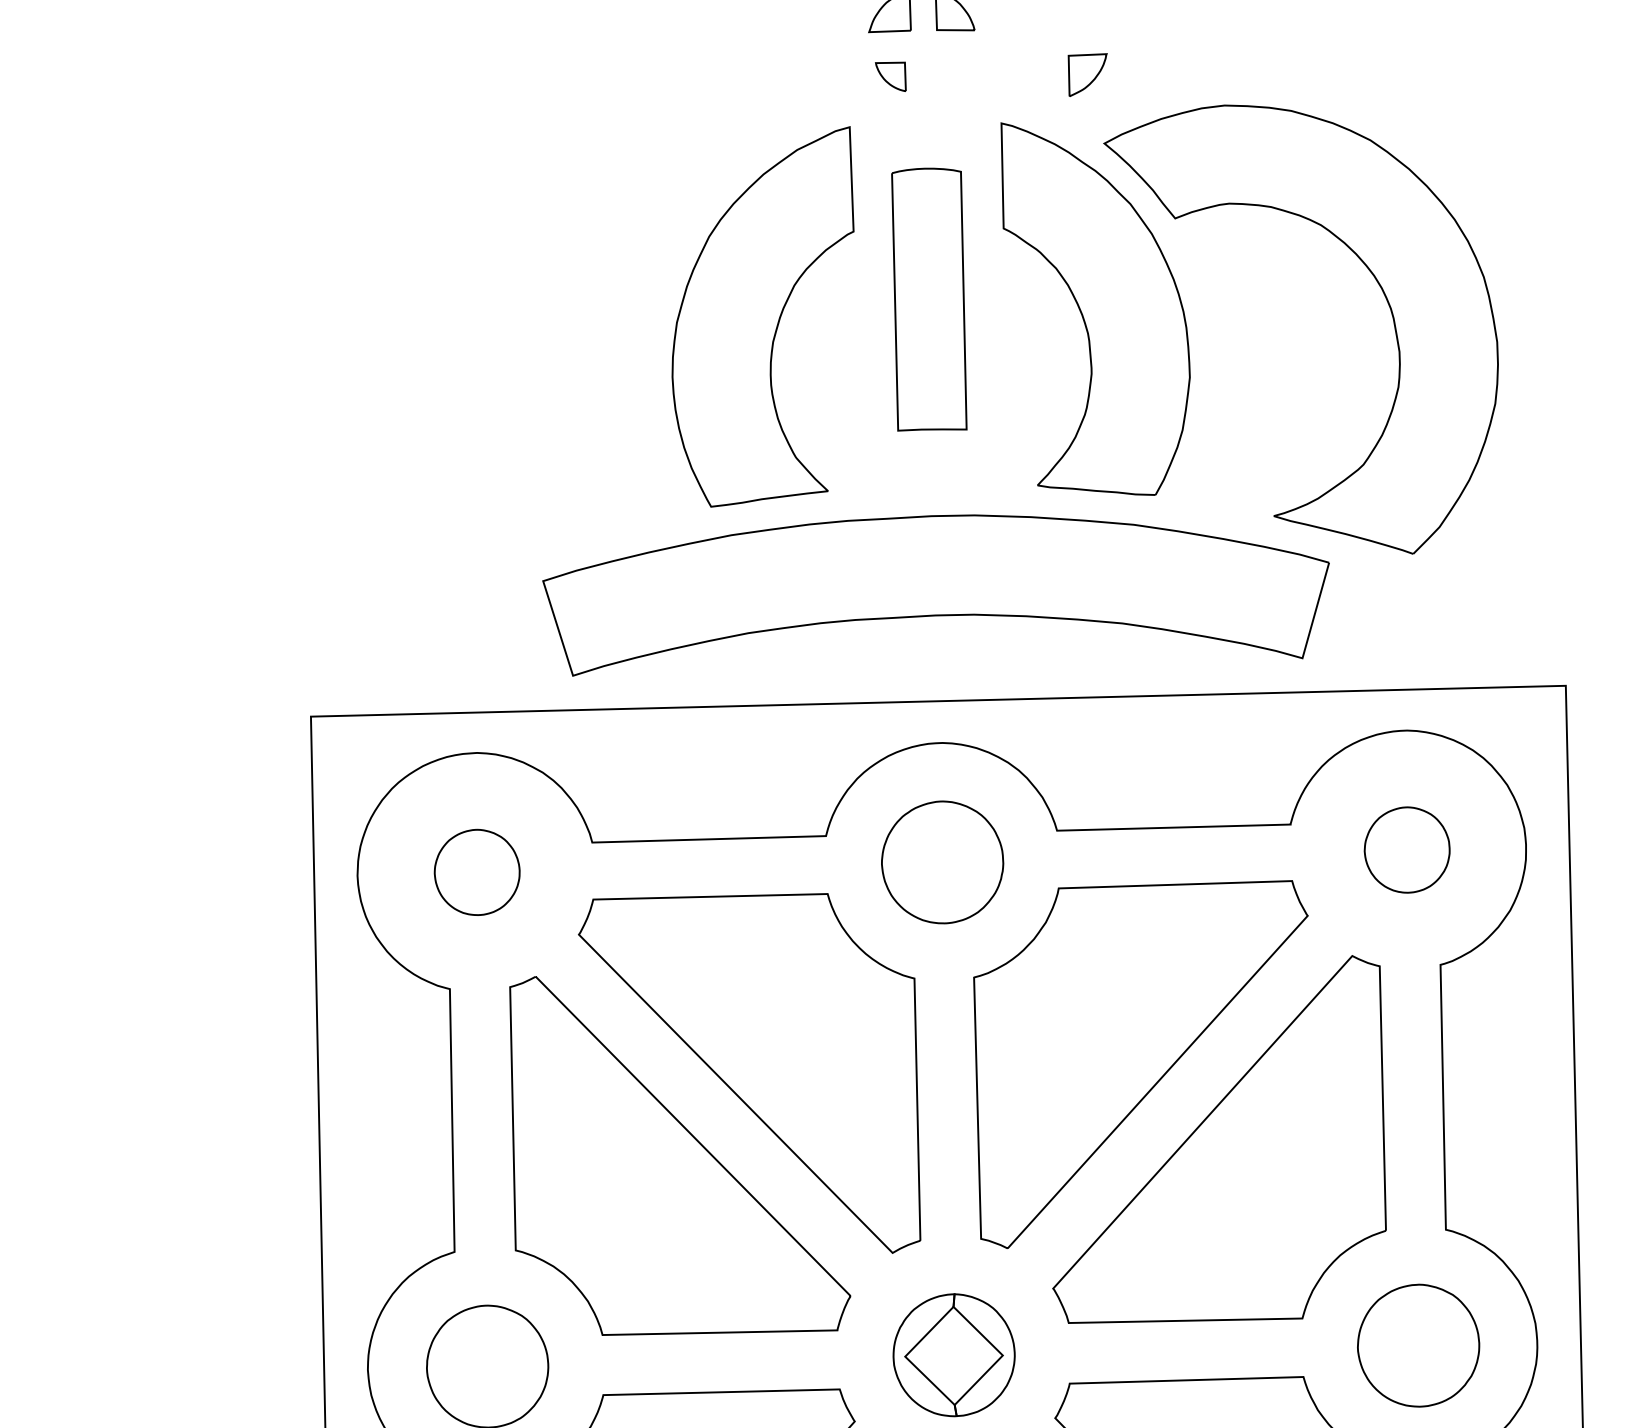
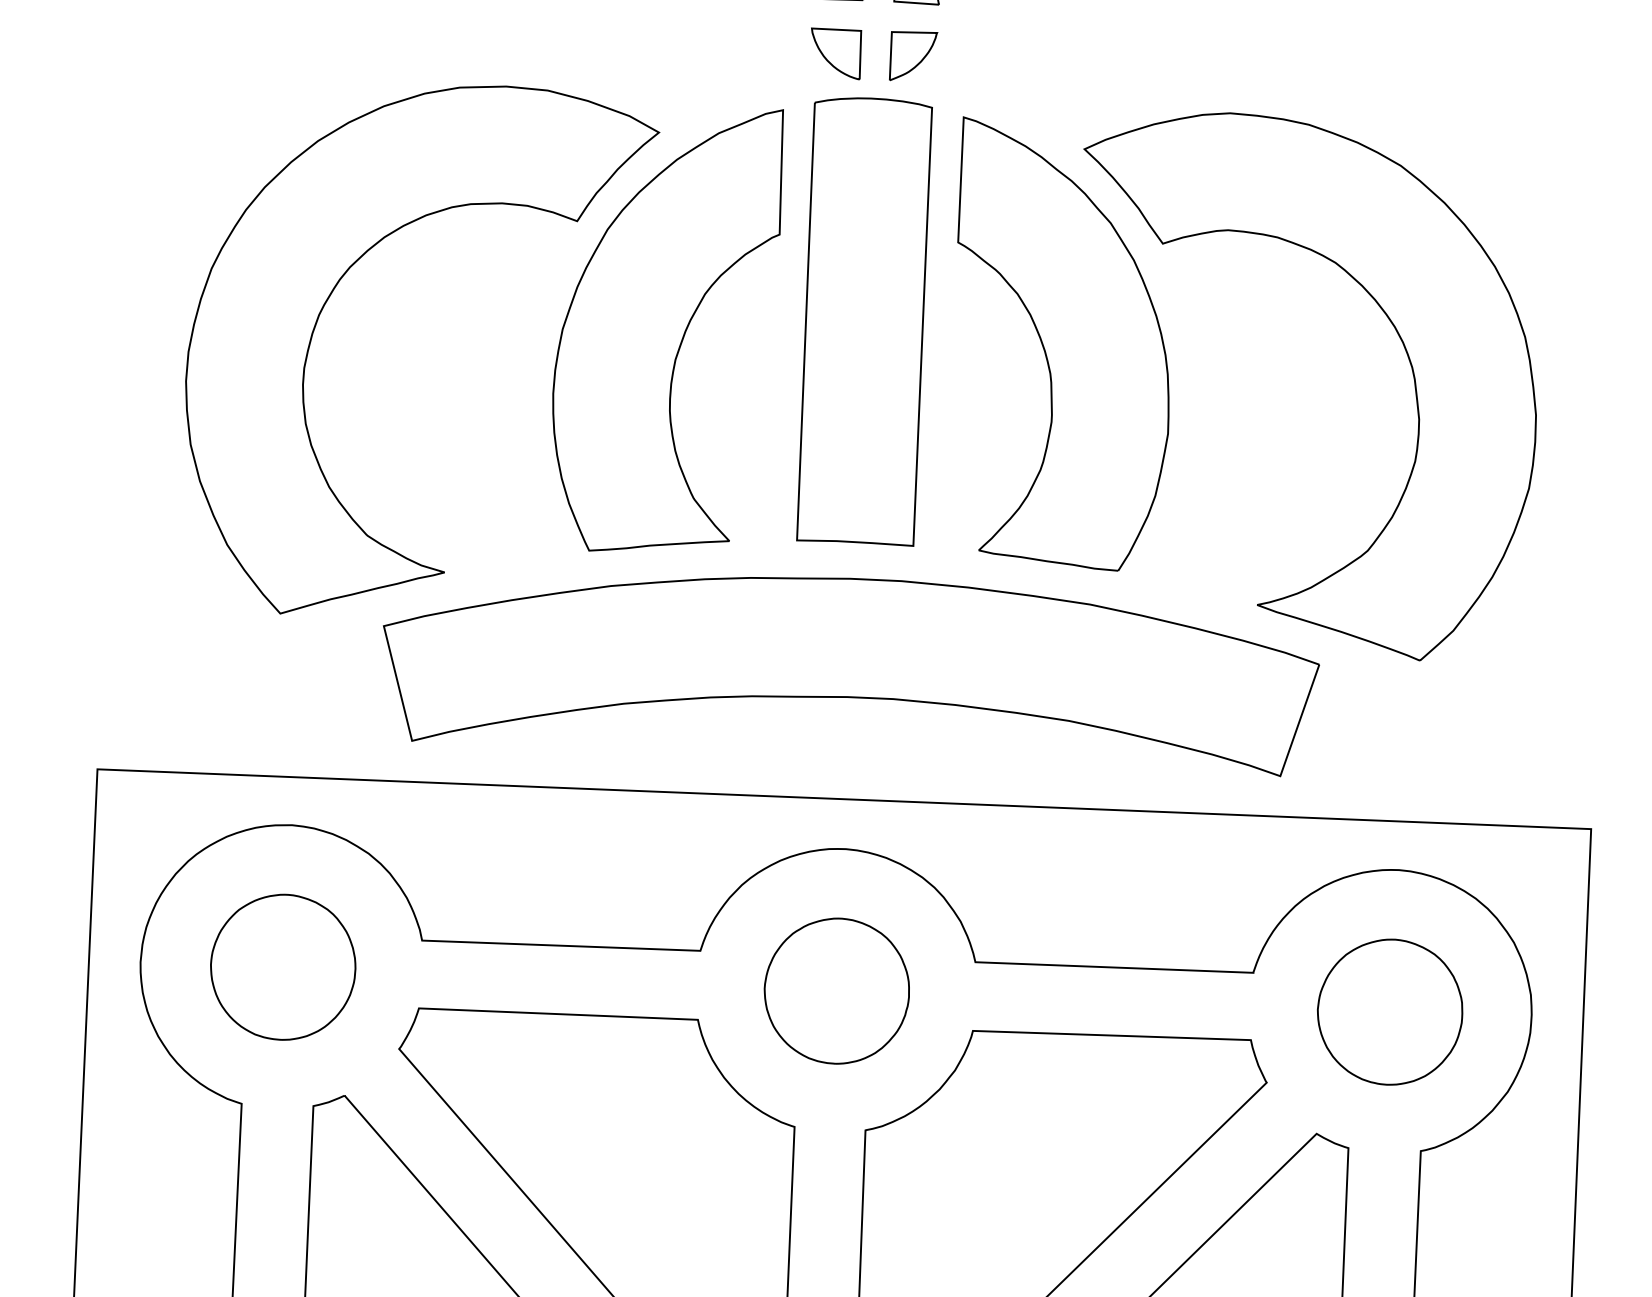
part: (1087, 74) -> (912, 55), moved
part: (890, 76) -> (835, 53), size x1.43
part: (929, 299) -> (864, 321), size x1.43
part: (479, 310) -> (328, 299), added
part: (1406, 849) -> (1389, 1011), size x1.43
part: (476, 872) -> (282, 967), size x1.43

